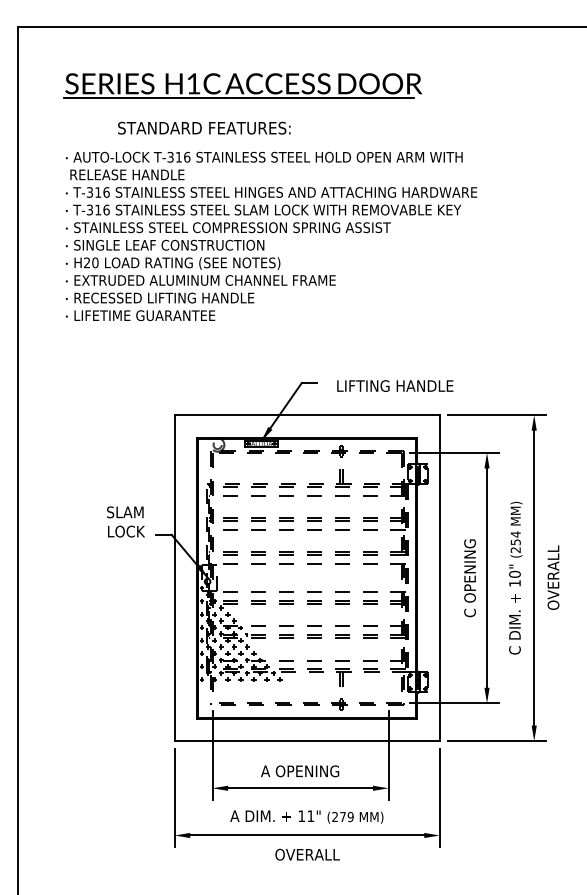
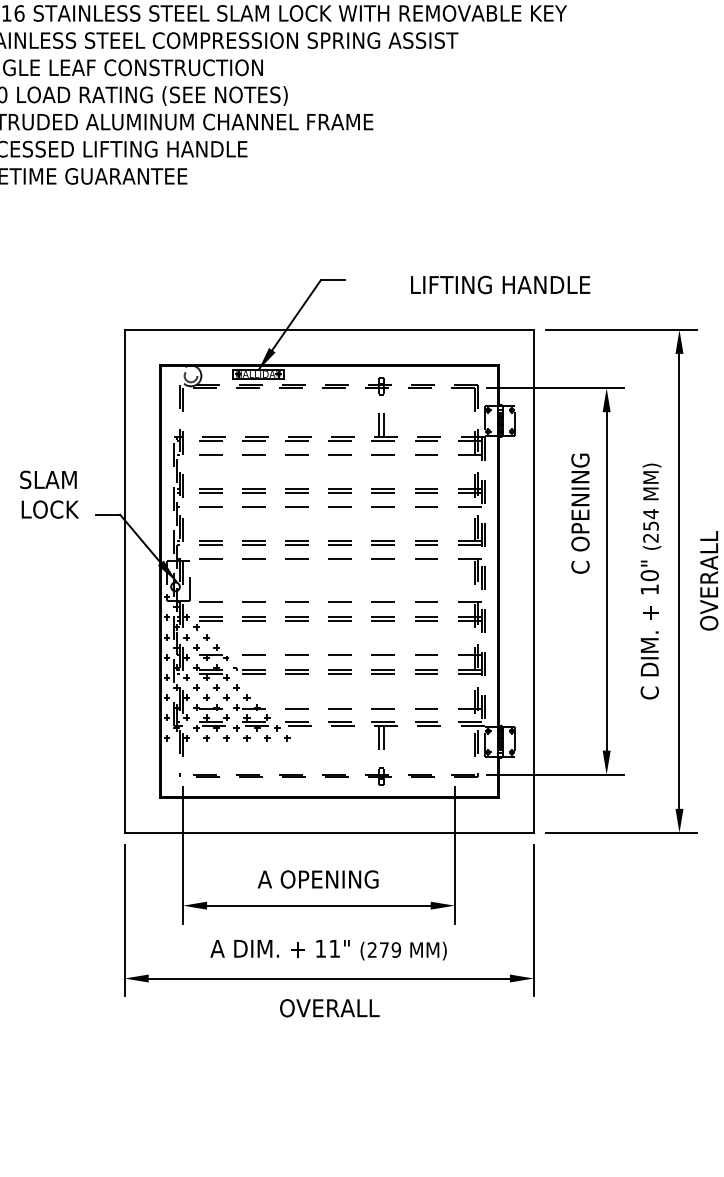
text: (395, 385) -> (500, 284), moved
text: (469, 578) -> (579, 514), moved

